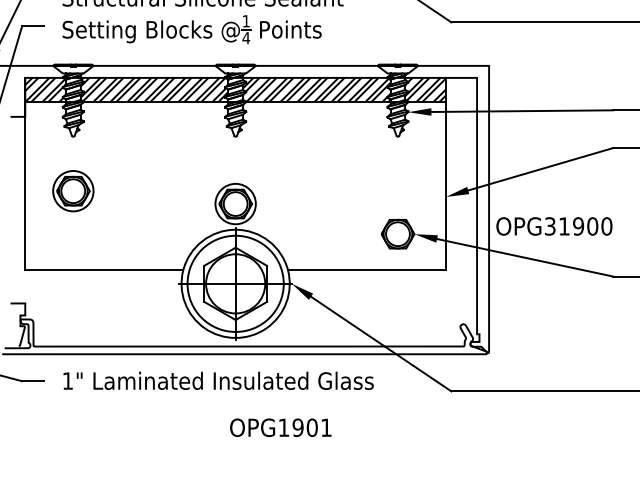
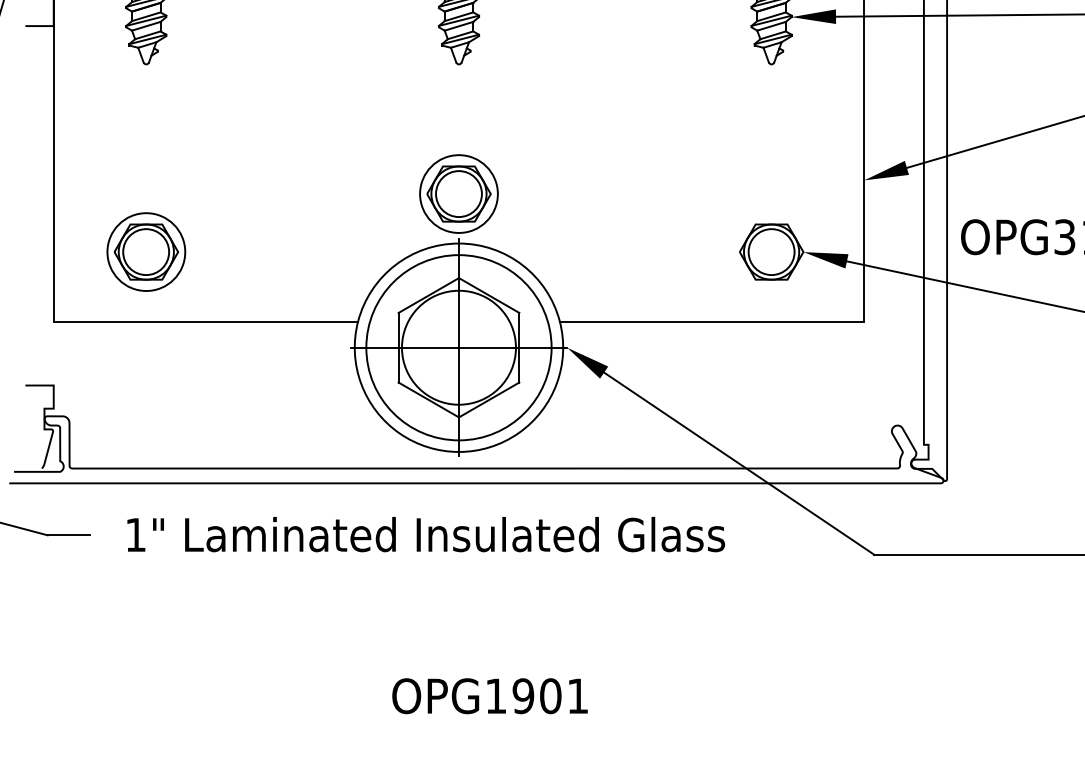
part: (73, 191) -> (146, 252), moved
text: (280, 427) -> (489, 695), moved

